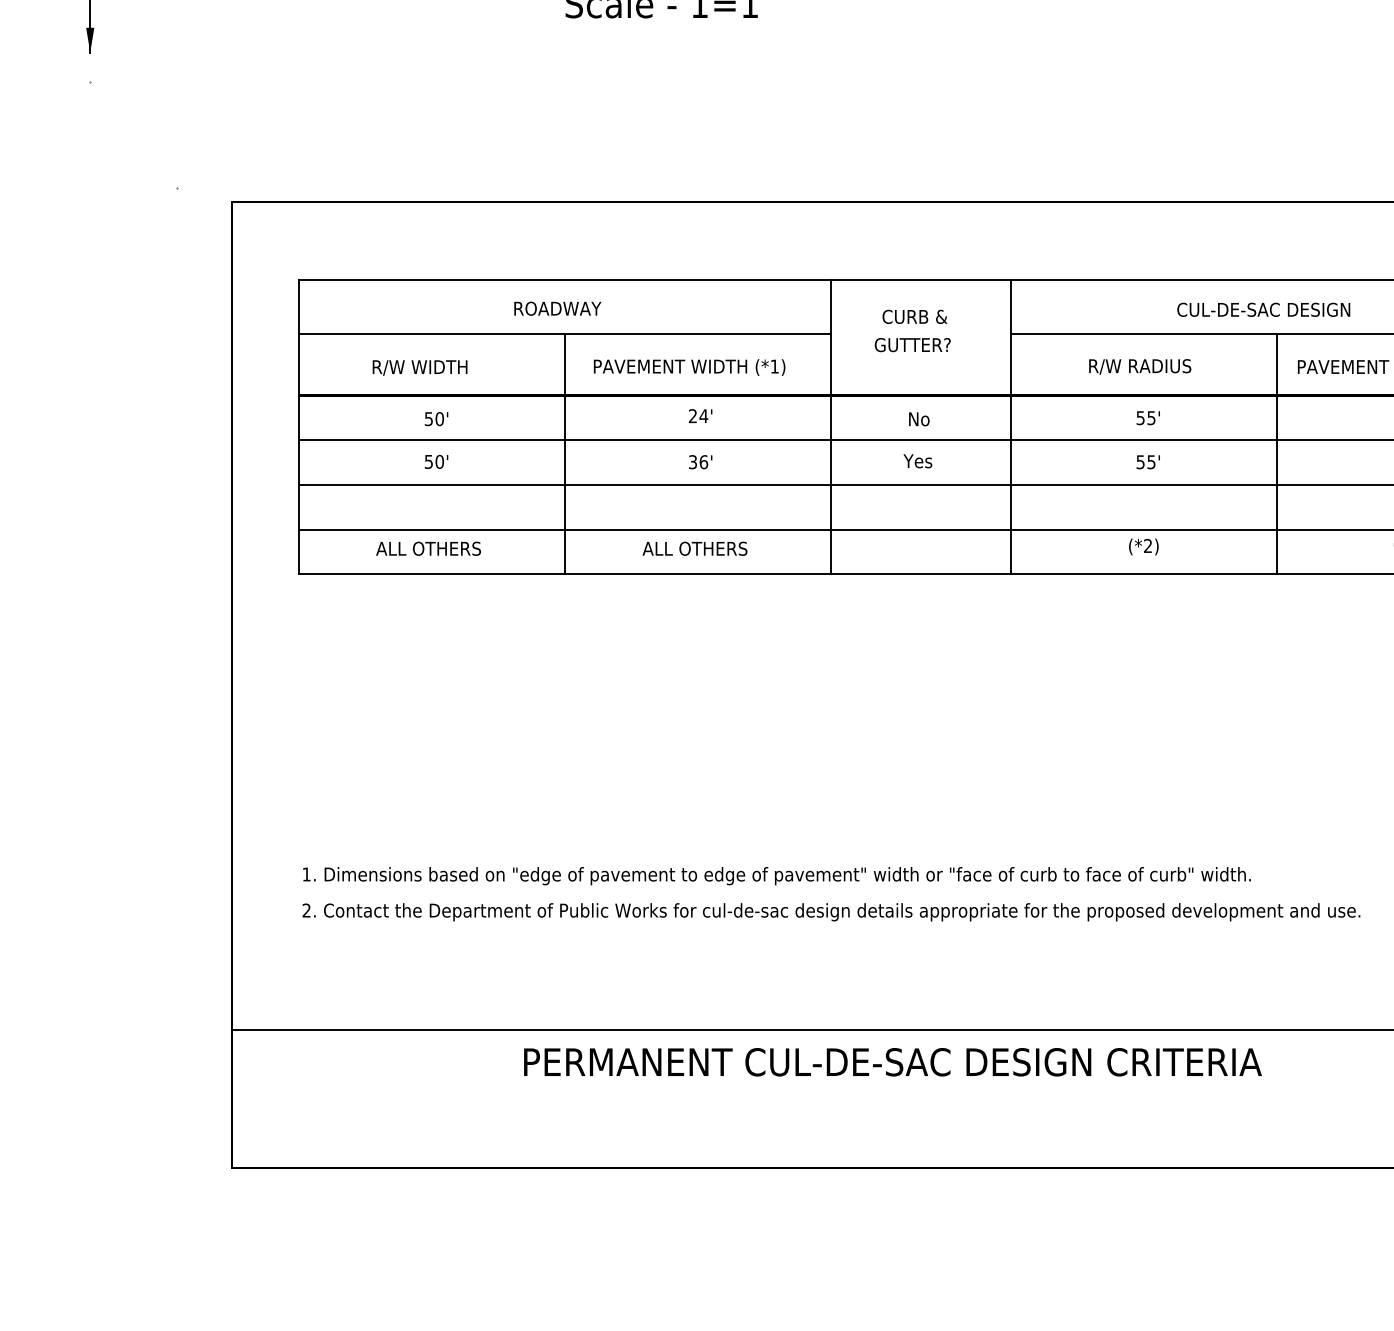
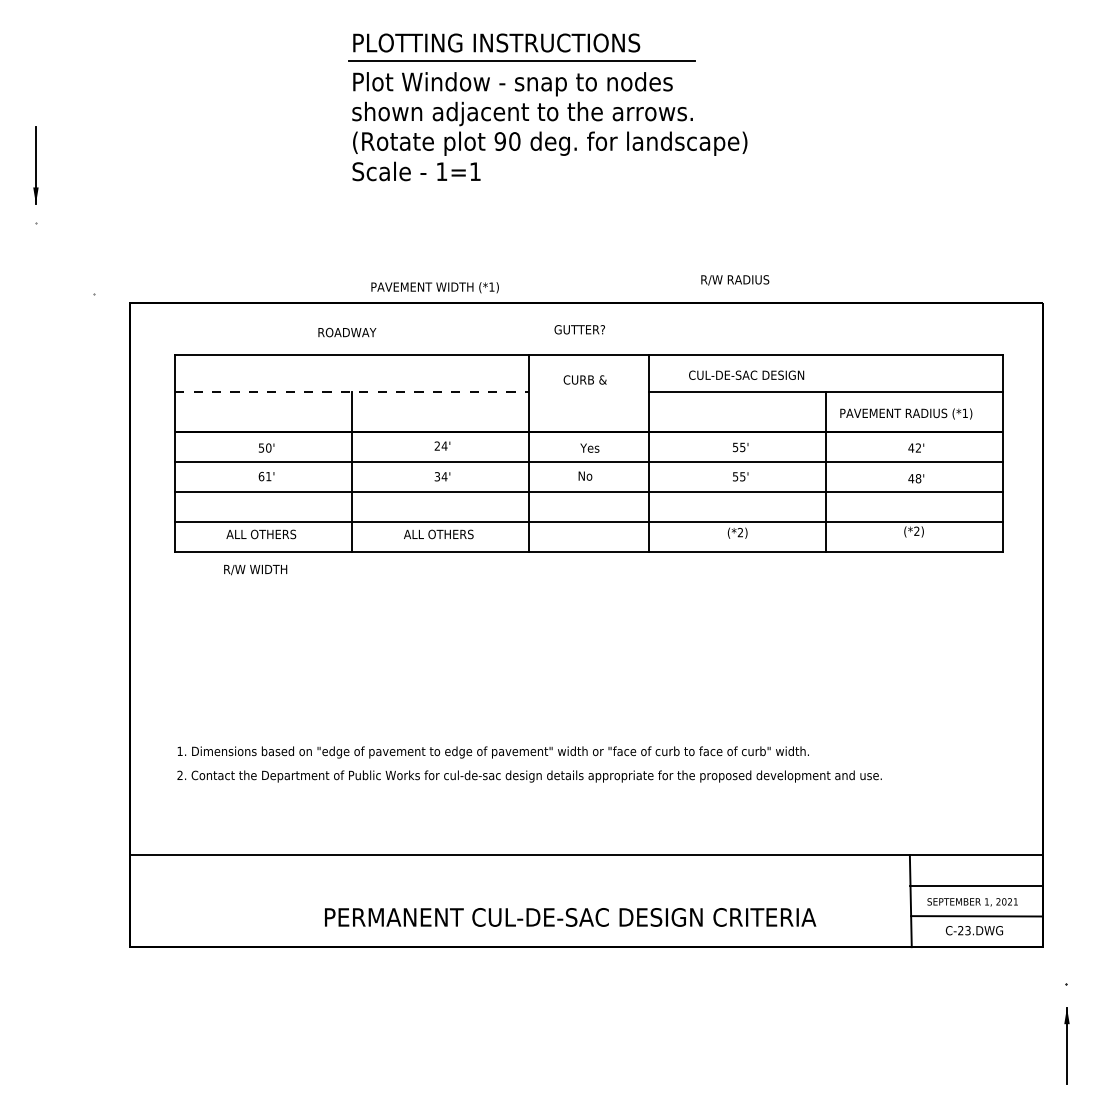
text: (558, 308) -> (347, 332), moved
text: (1263, 308) -> (746, 374), moved
line: (565, 334) -> (352, 391), solid -> dashed
text: (912, 344) -> (579, 329), moved
text: (688, 367) -> (434, 287), moved
text: (1140, 367) -> (735, 280), moved
text: (419, 368) -> (255, 570), moved
text: (921, 418) -> (589, 447), No -> Yes
text: (916, 460) -> (586, 475), Yes -> No
text: (433, 461) -> (264, 476), 50' -> 61'
text: (703, 461) -> (444, 476), 36' -> 34'
text: (892, 1062) -> (570, 917), moved

